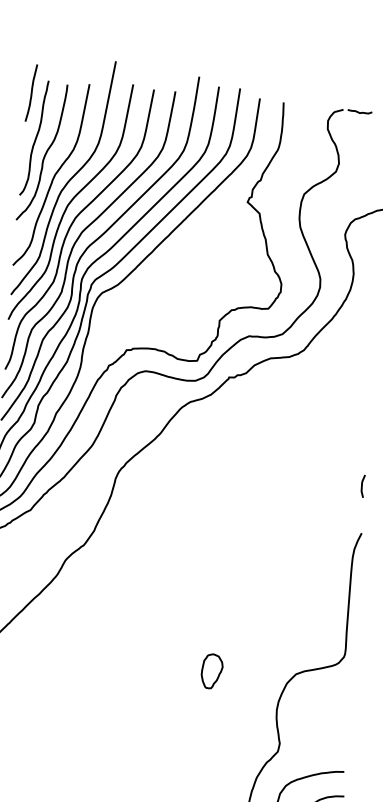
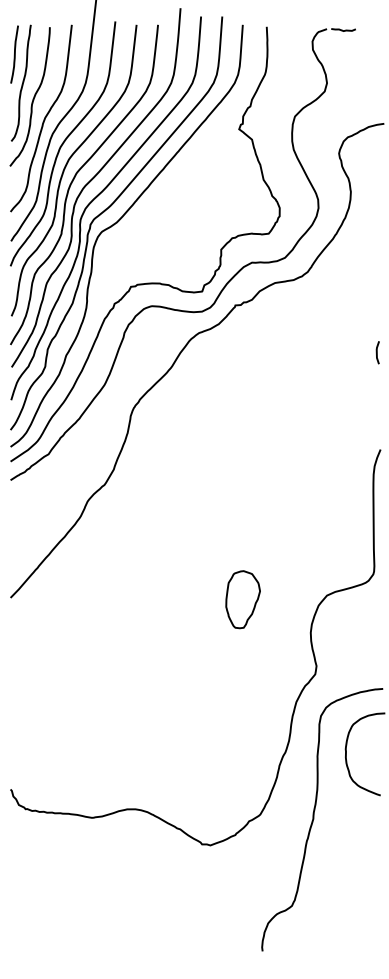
curve: (31, 92) -> (14, 54), moved
line: (362, 486) -> (377, 352), moved
part: (211, 671) -> (242, 599), size x1.67

